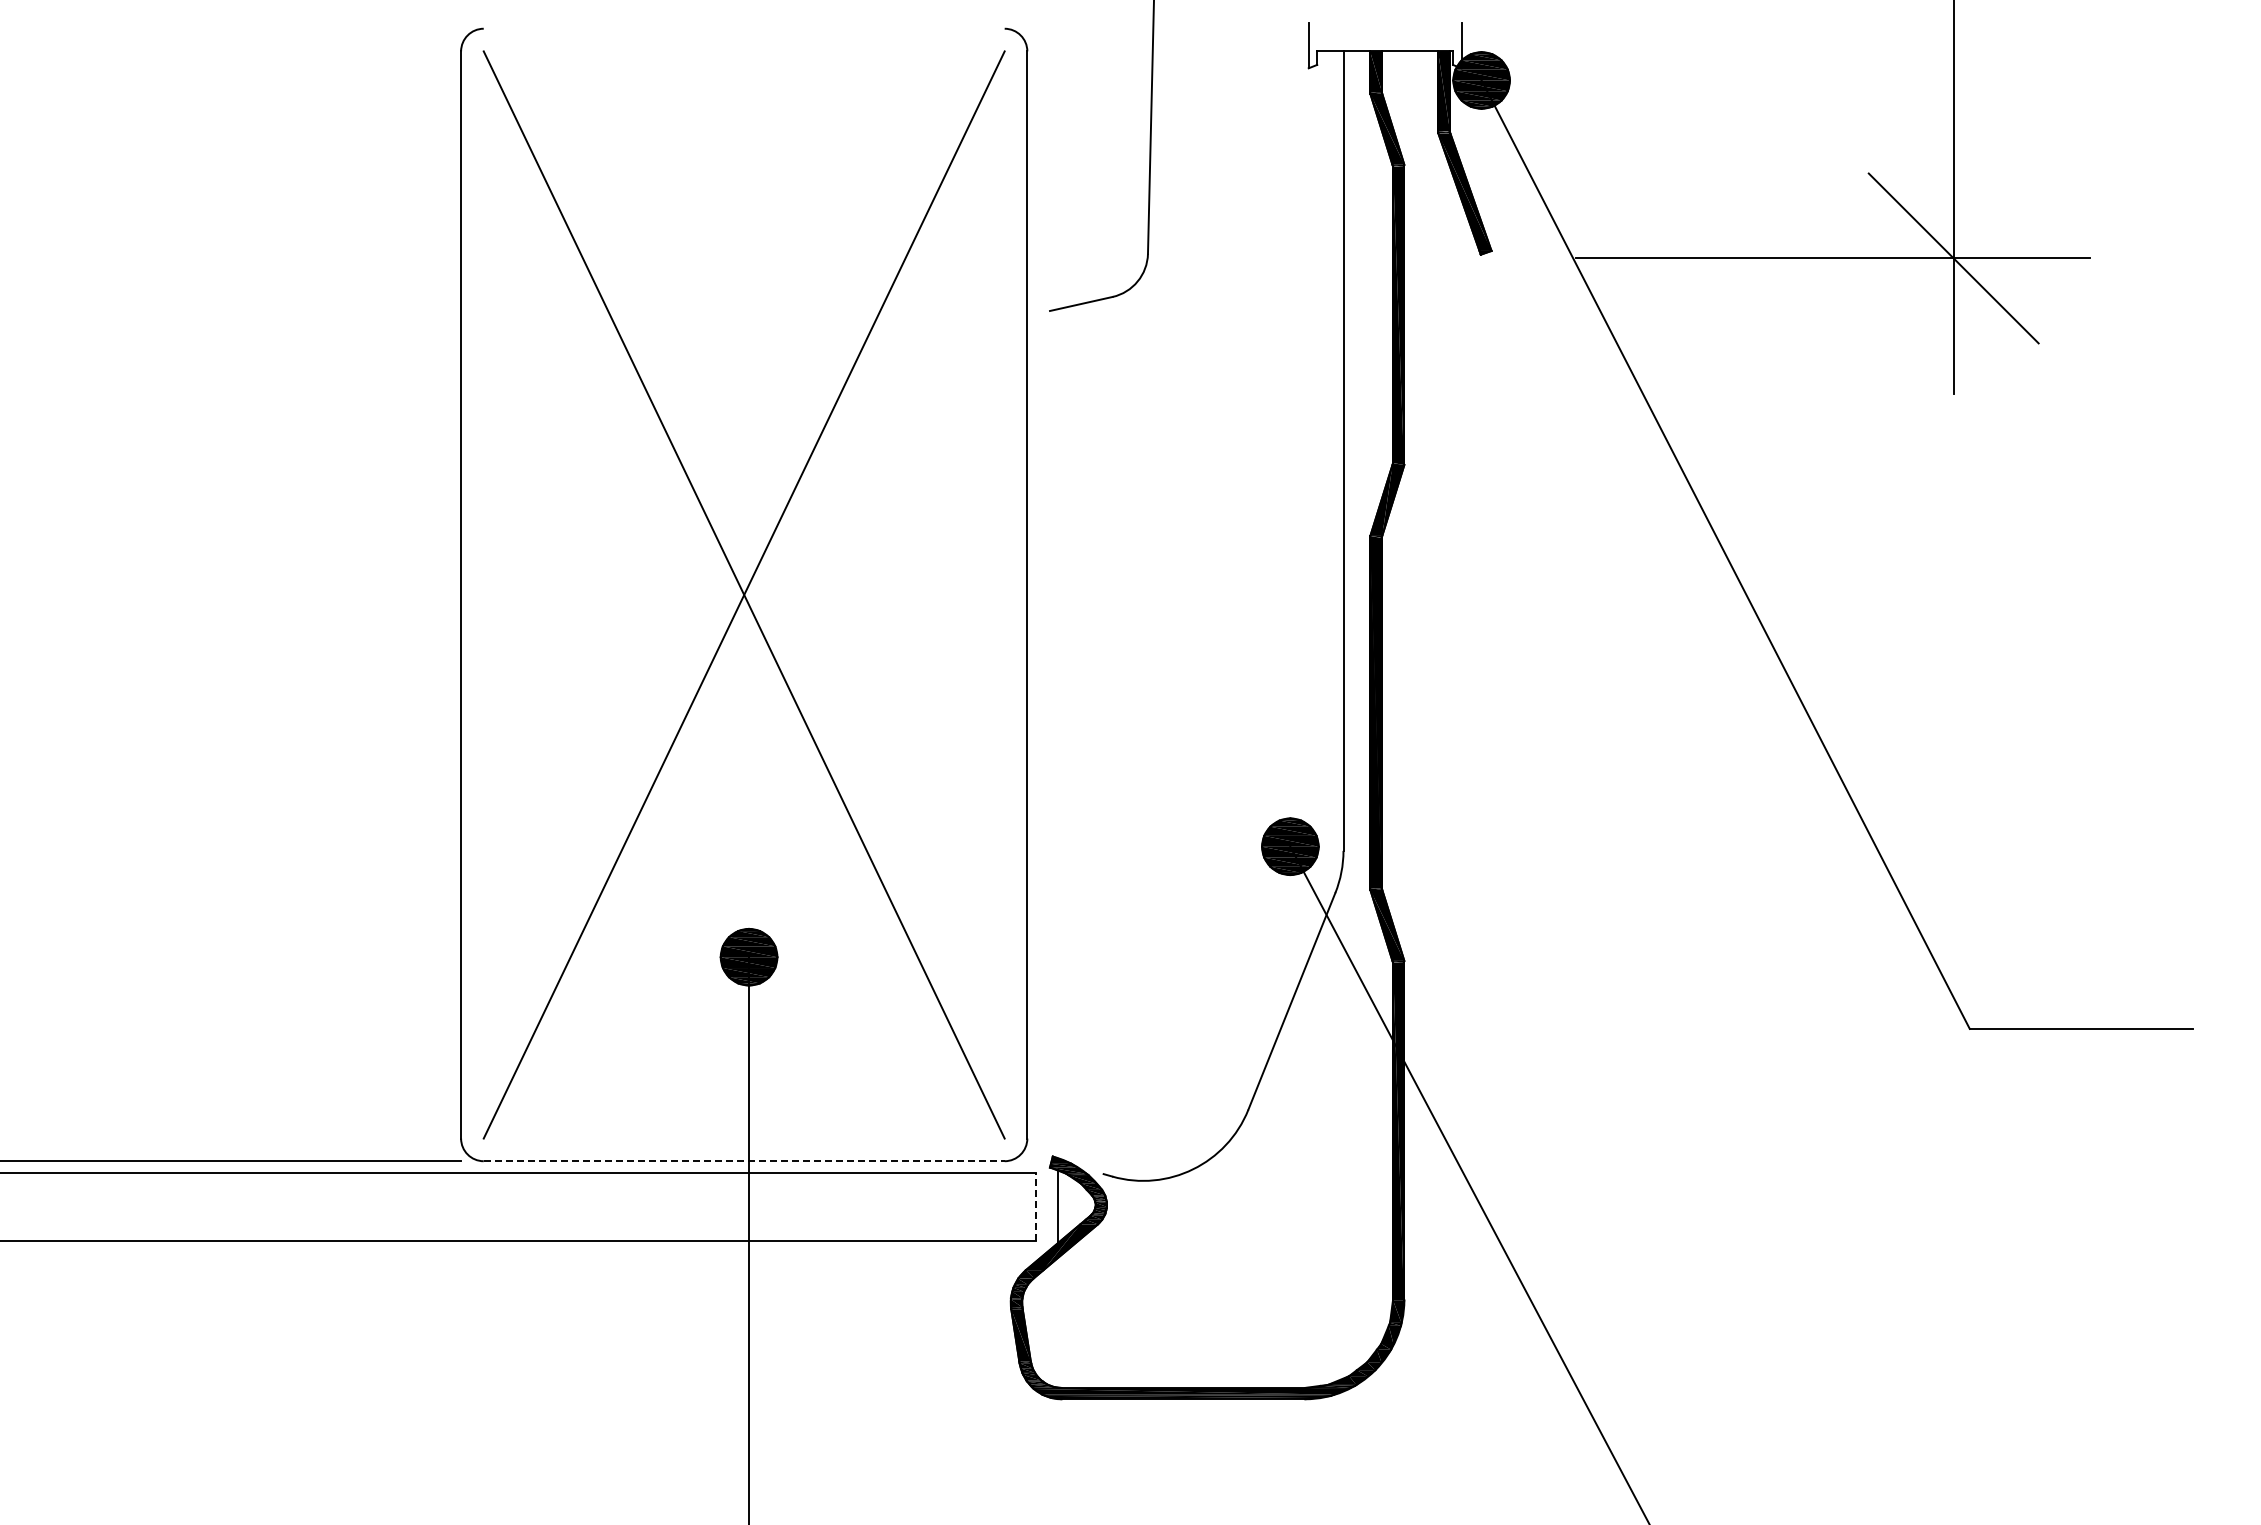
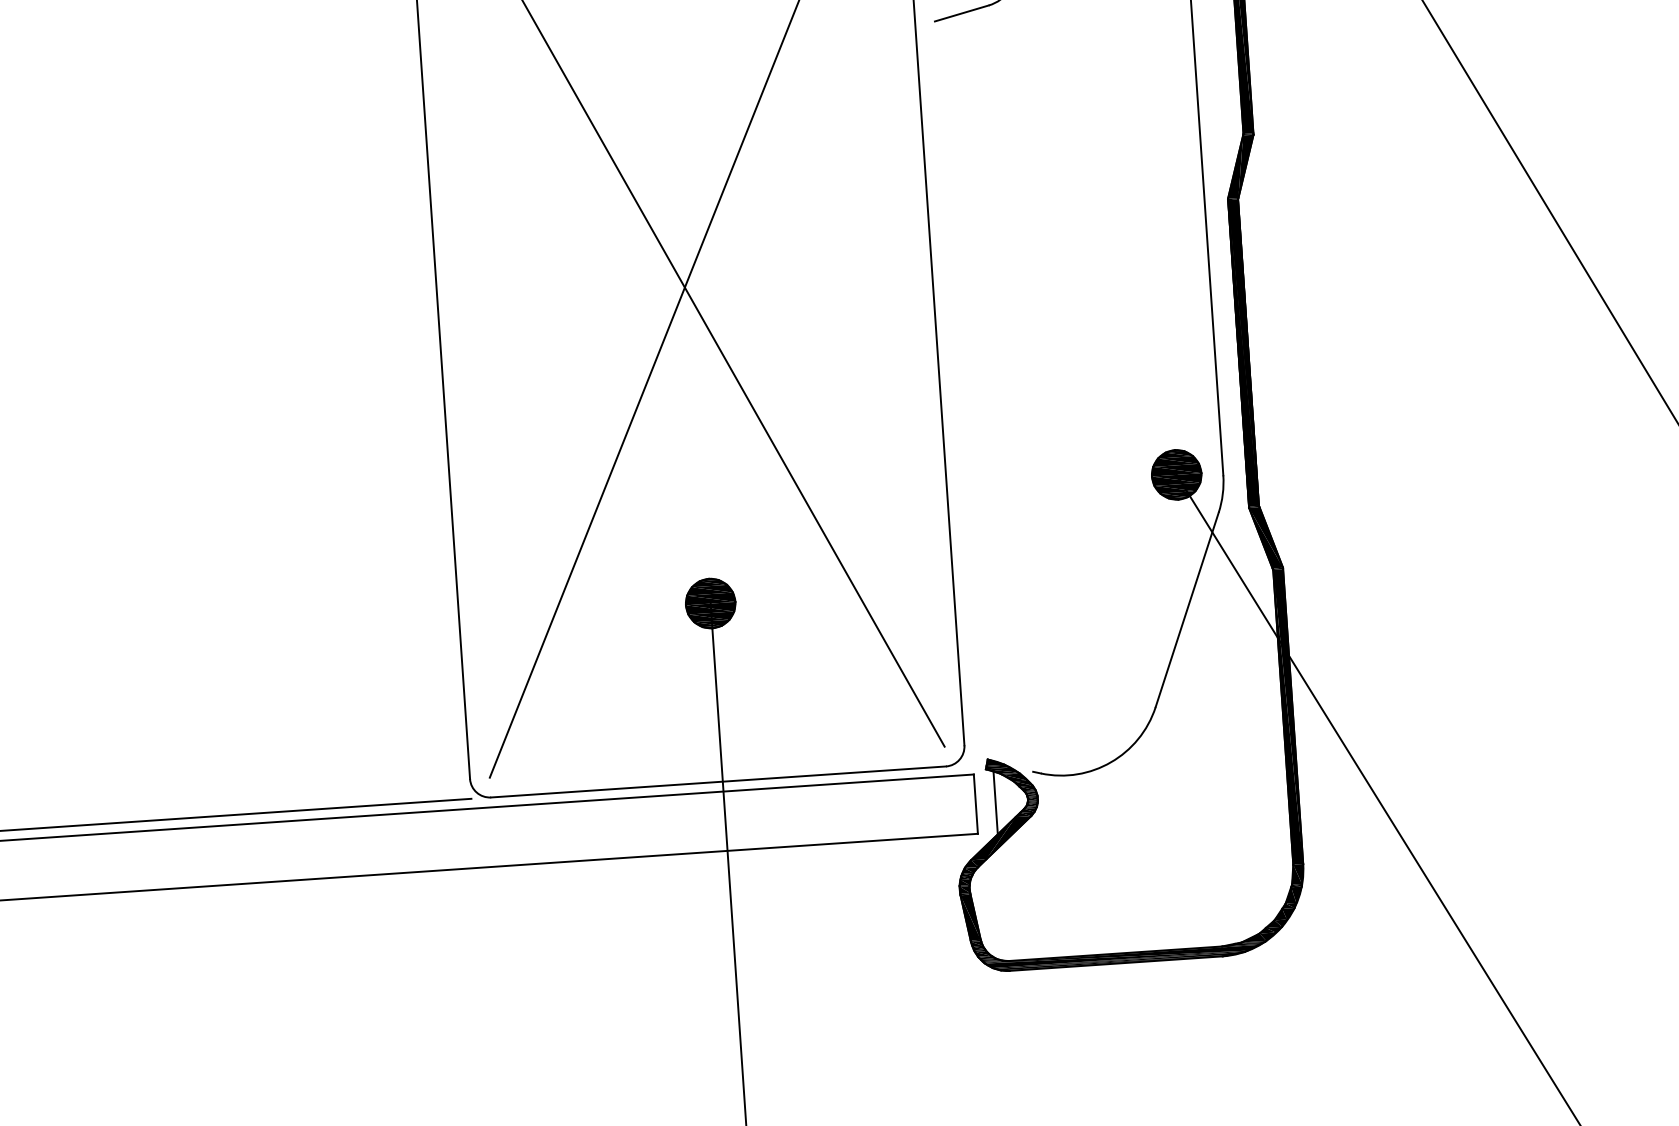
line: (744, 1161) -> (718, 782), dashed -> solid
line: (1035, 1206) -> (975, 804), dashed -> solid

